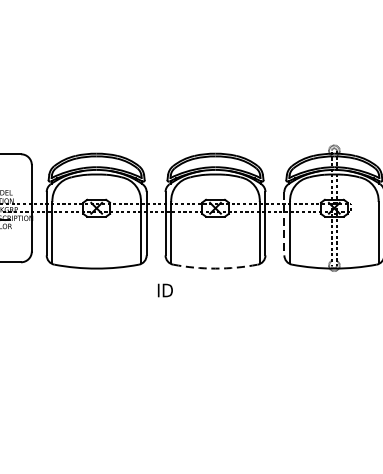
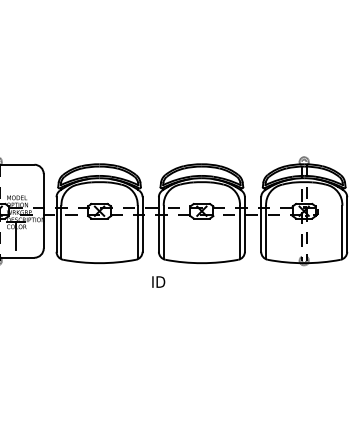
line: (284, 224) -> (261, 225), dashed -> solid
arc: (215, 268) -> (201, 263), dashed -> solid

